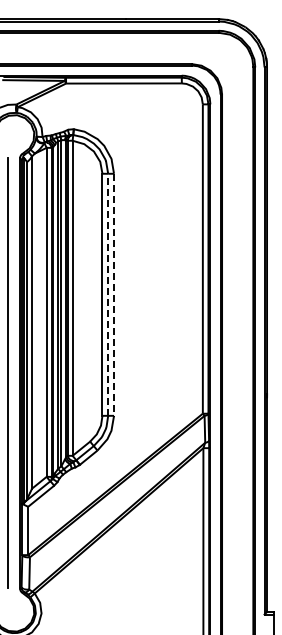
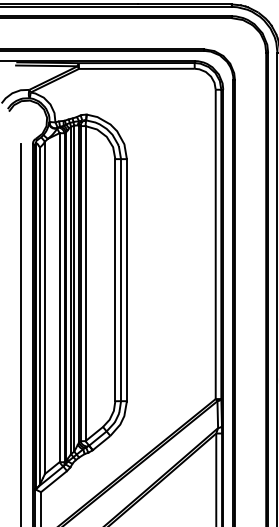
line: (108, 294) -> (121, 279), dashed -> solid
line: (114, 295) -> (127, 280), dashed -> solid

